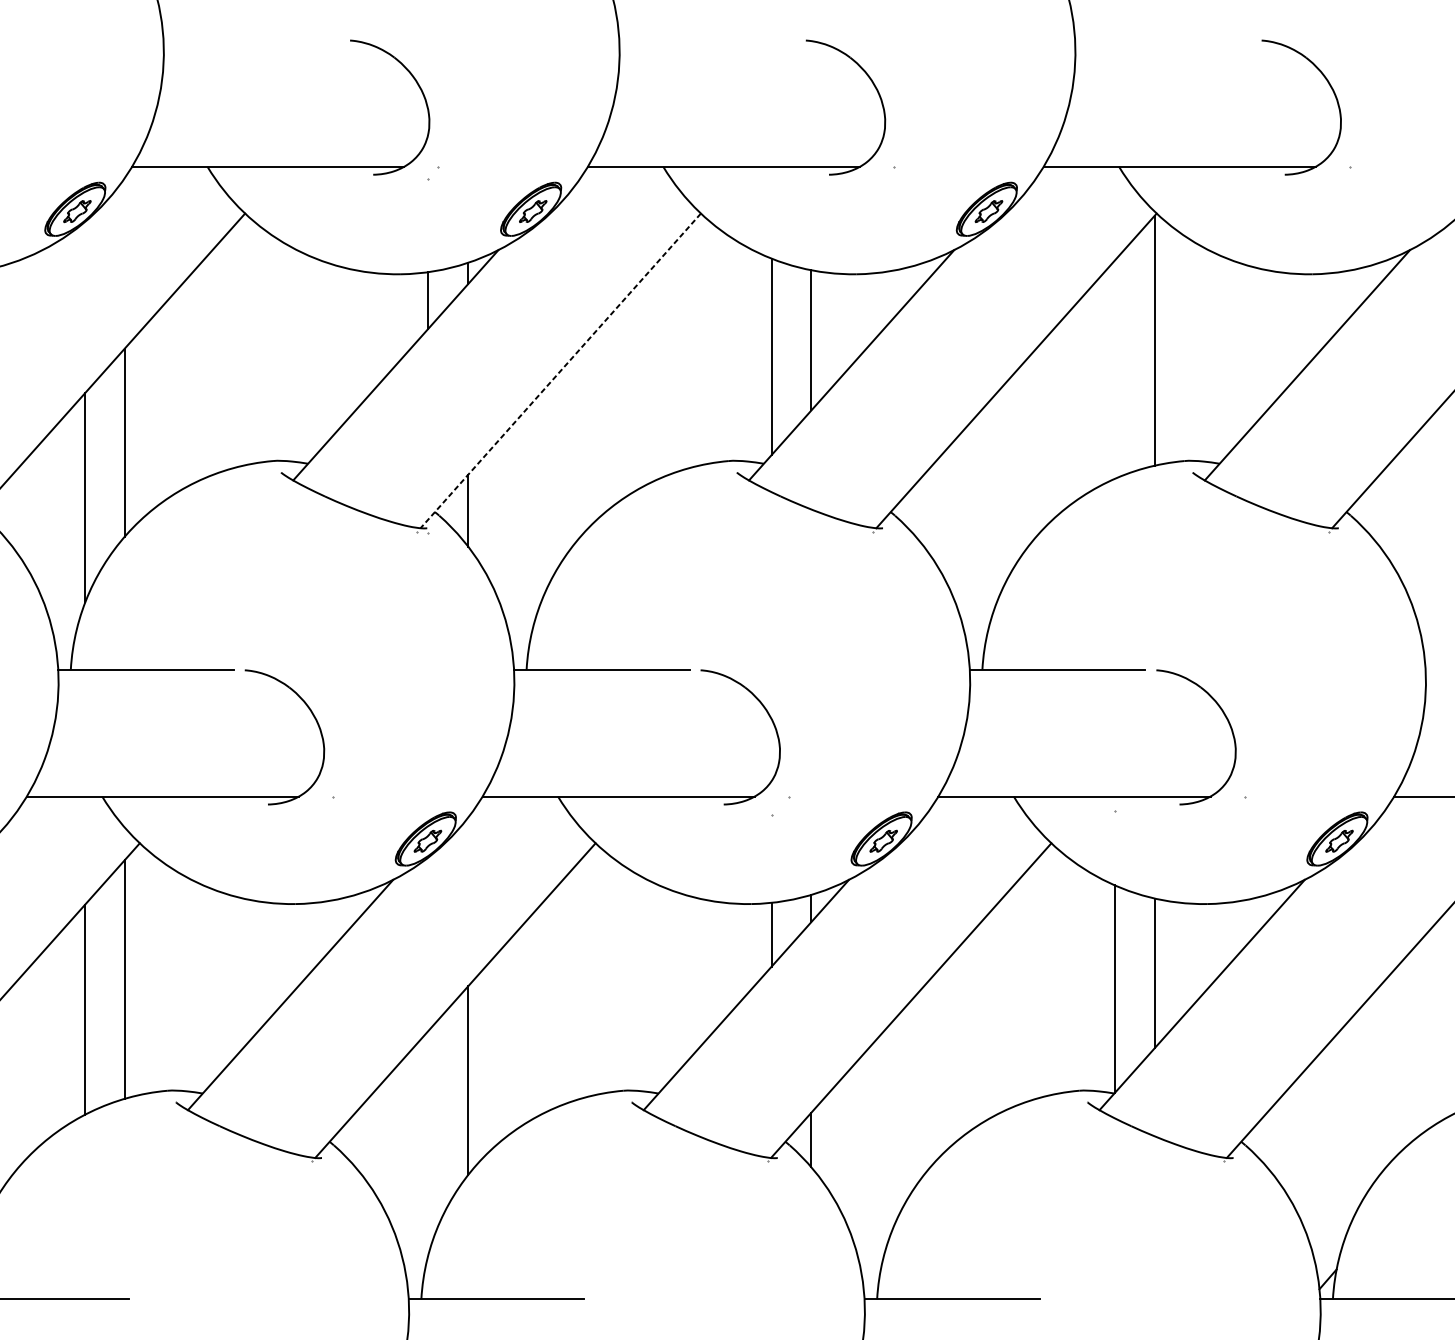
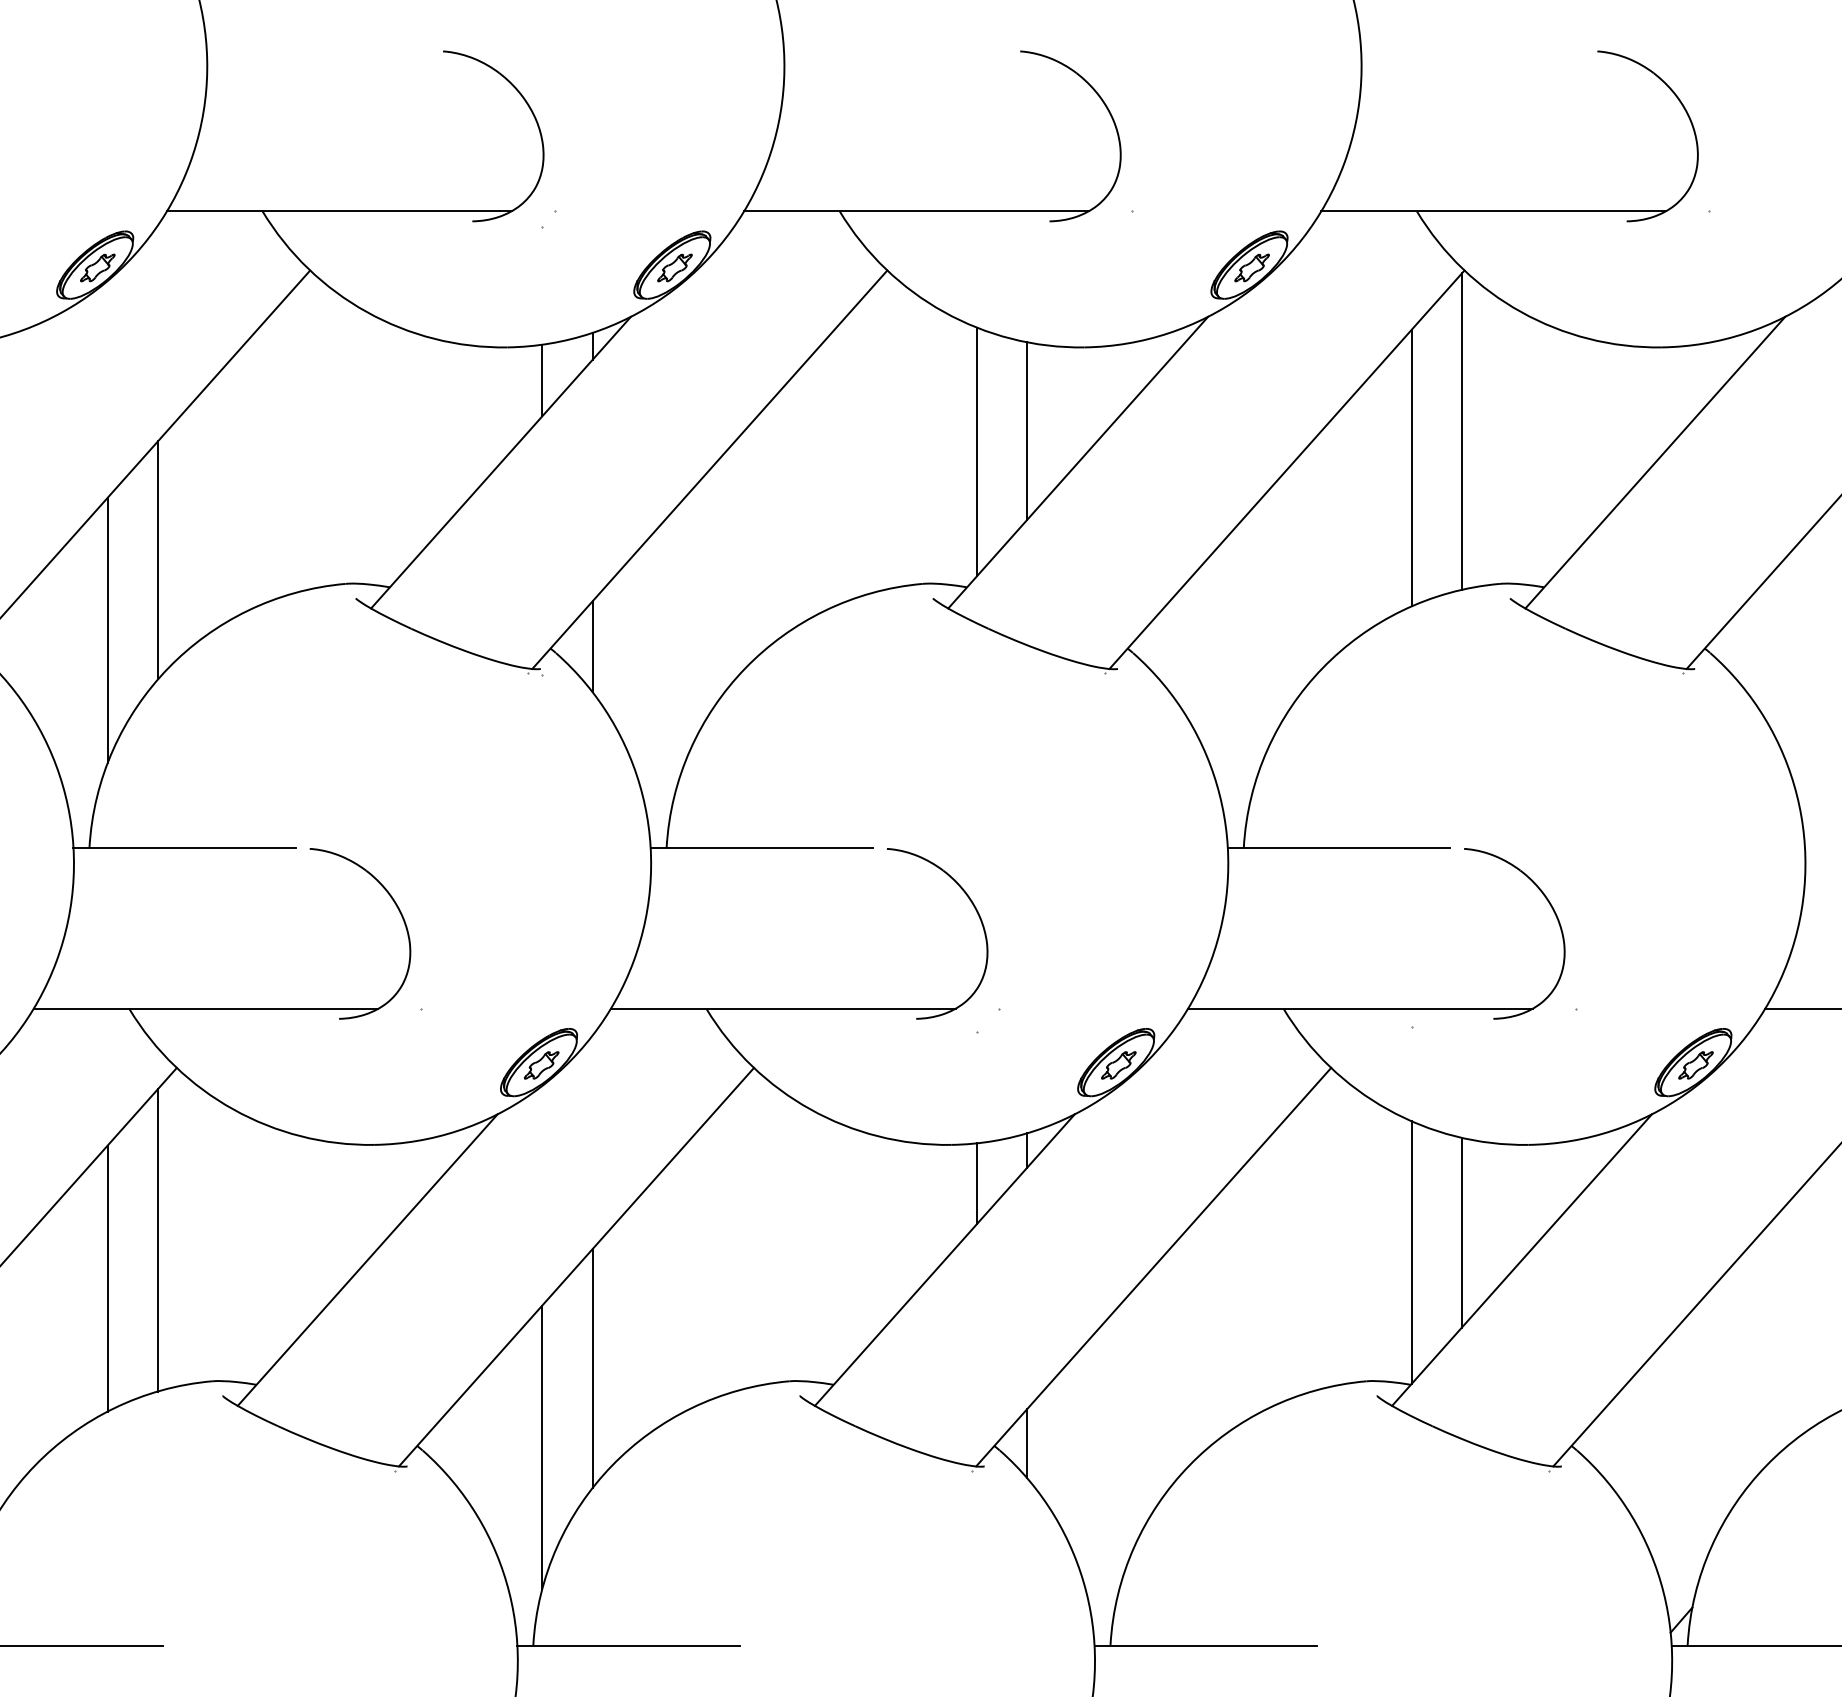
line: (1114, 369) -> (1411, 467), added
line: (560, 370) -> (709, 469), dashed -> solid
line: (428, 1142) -> (542, 1446), added

